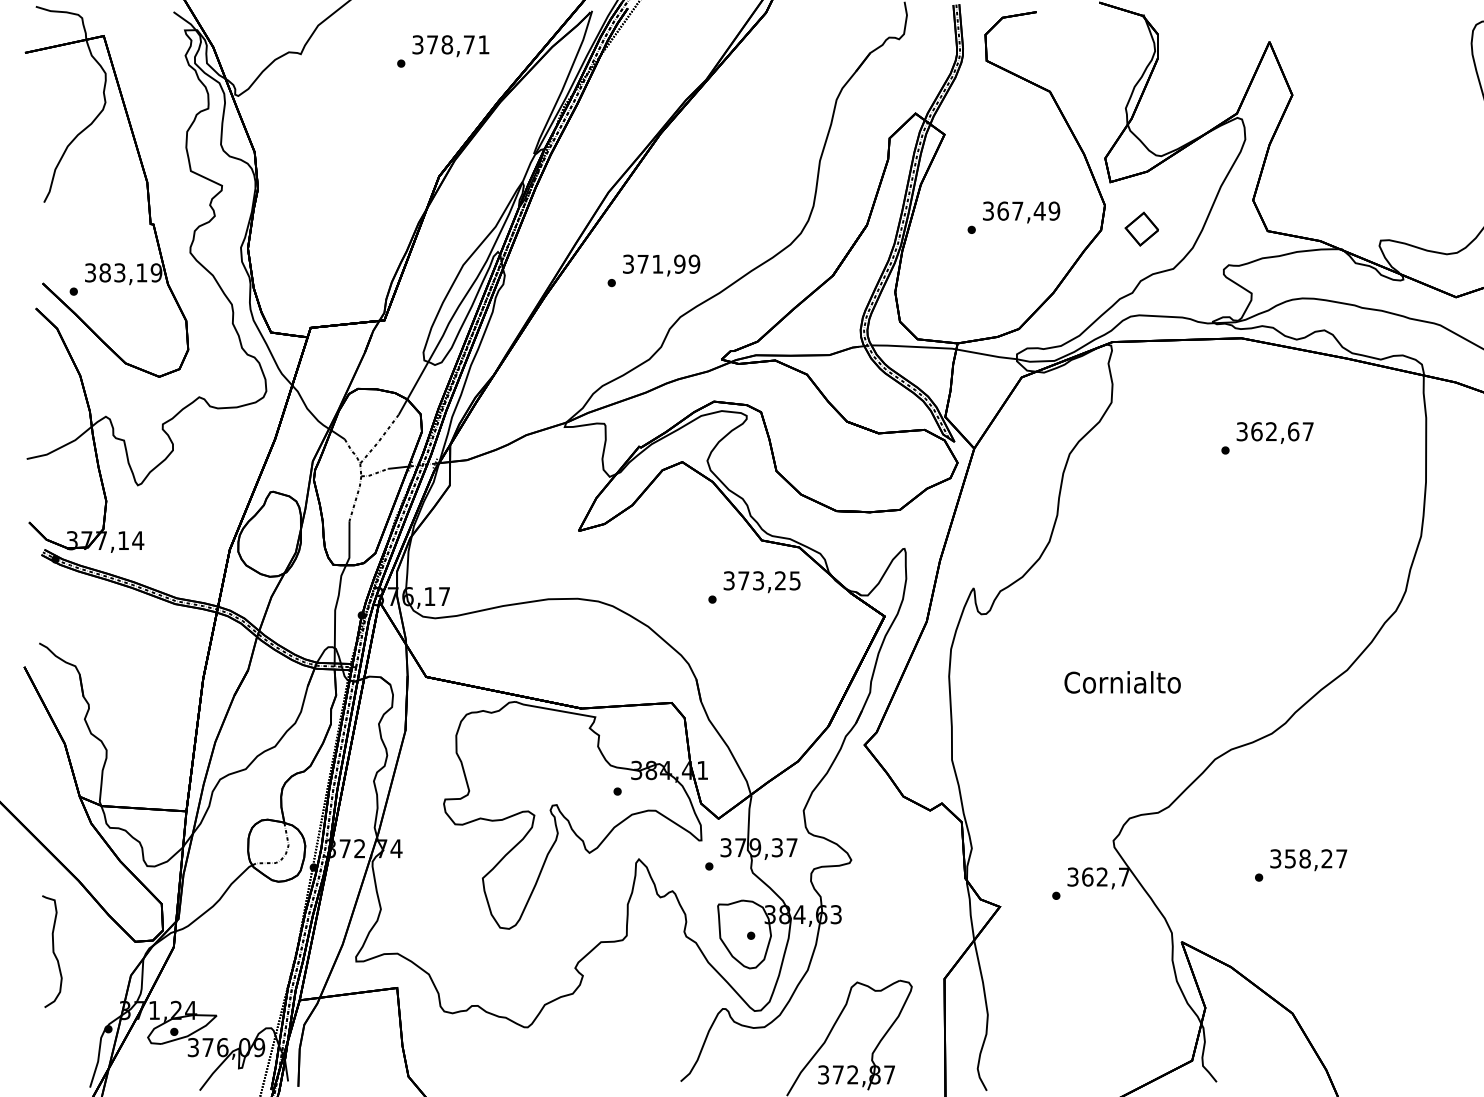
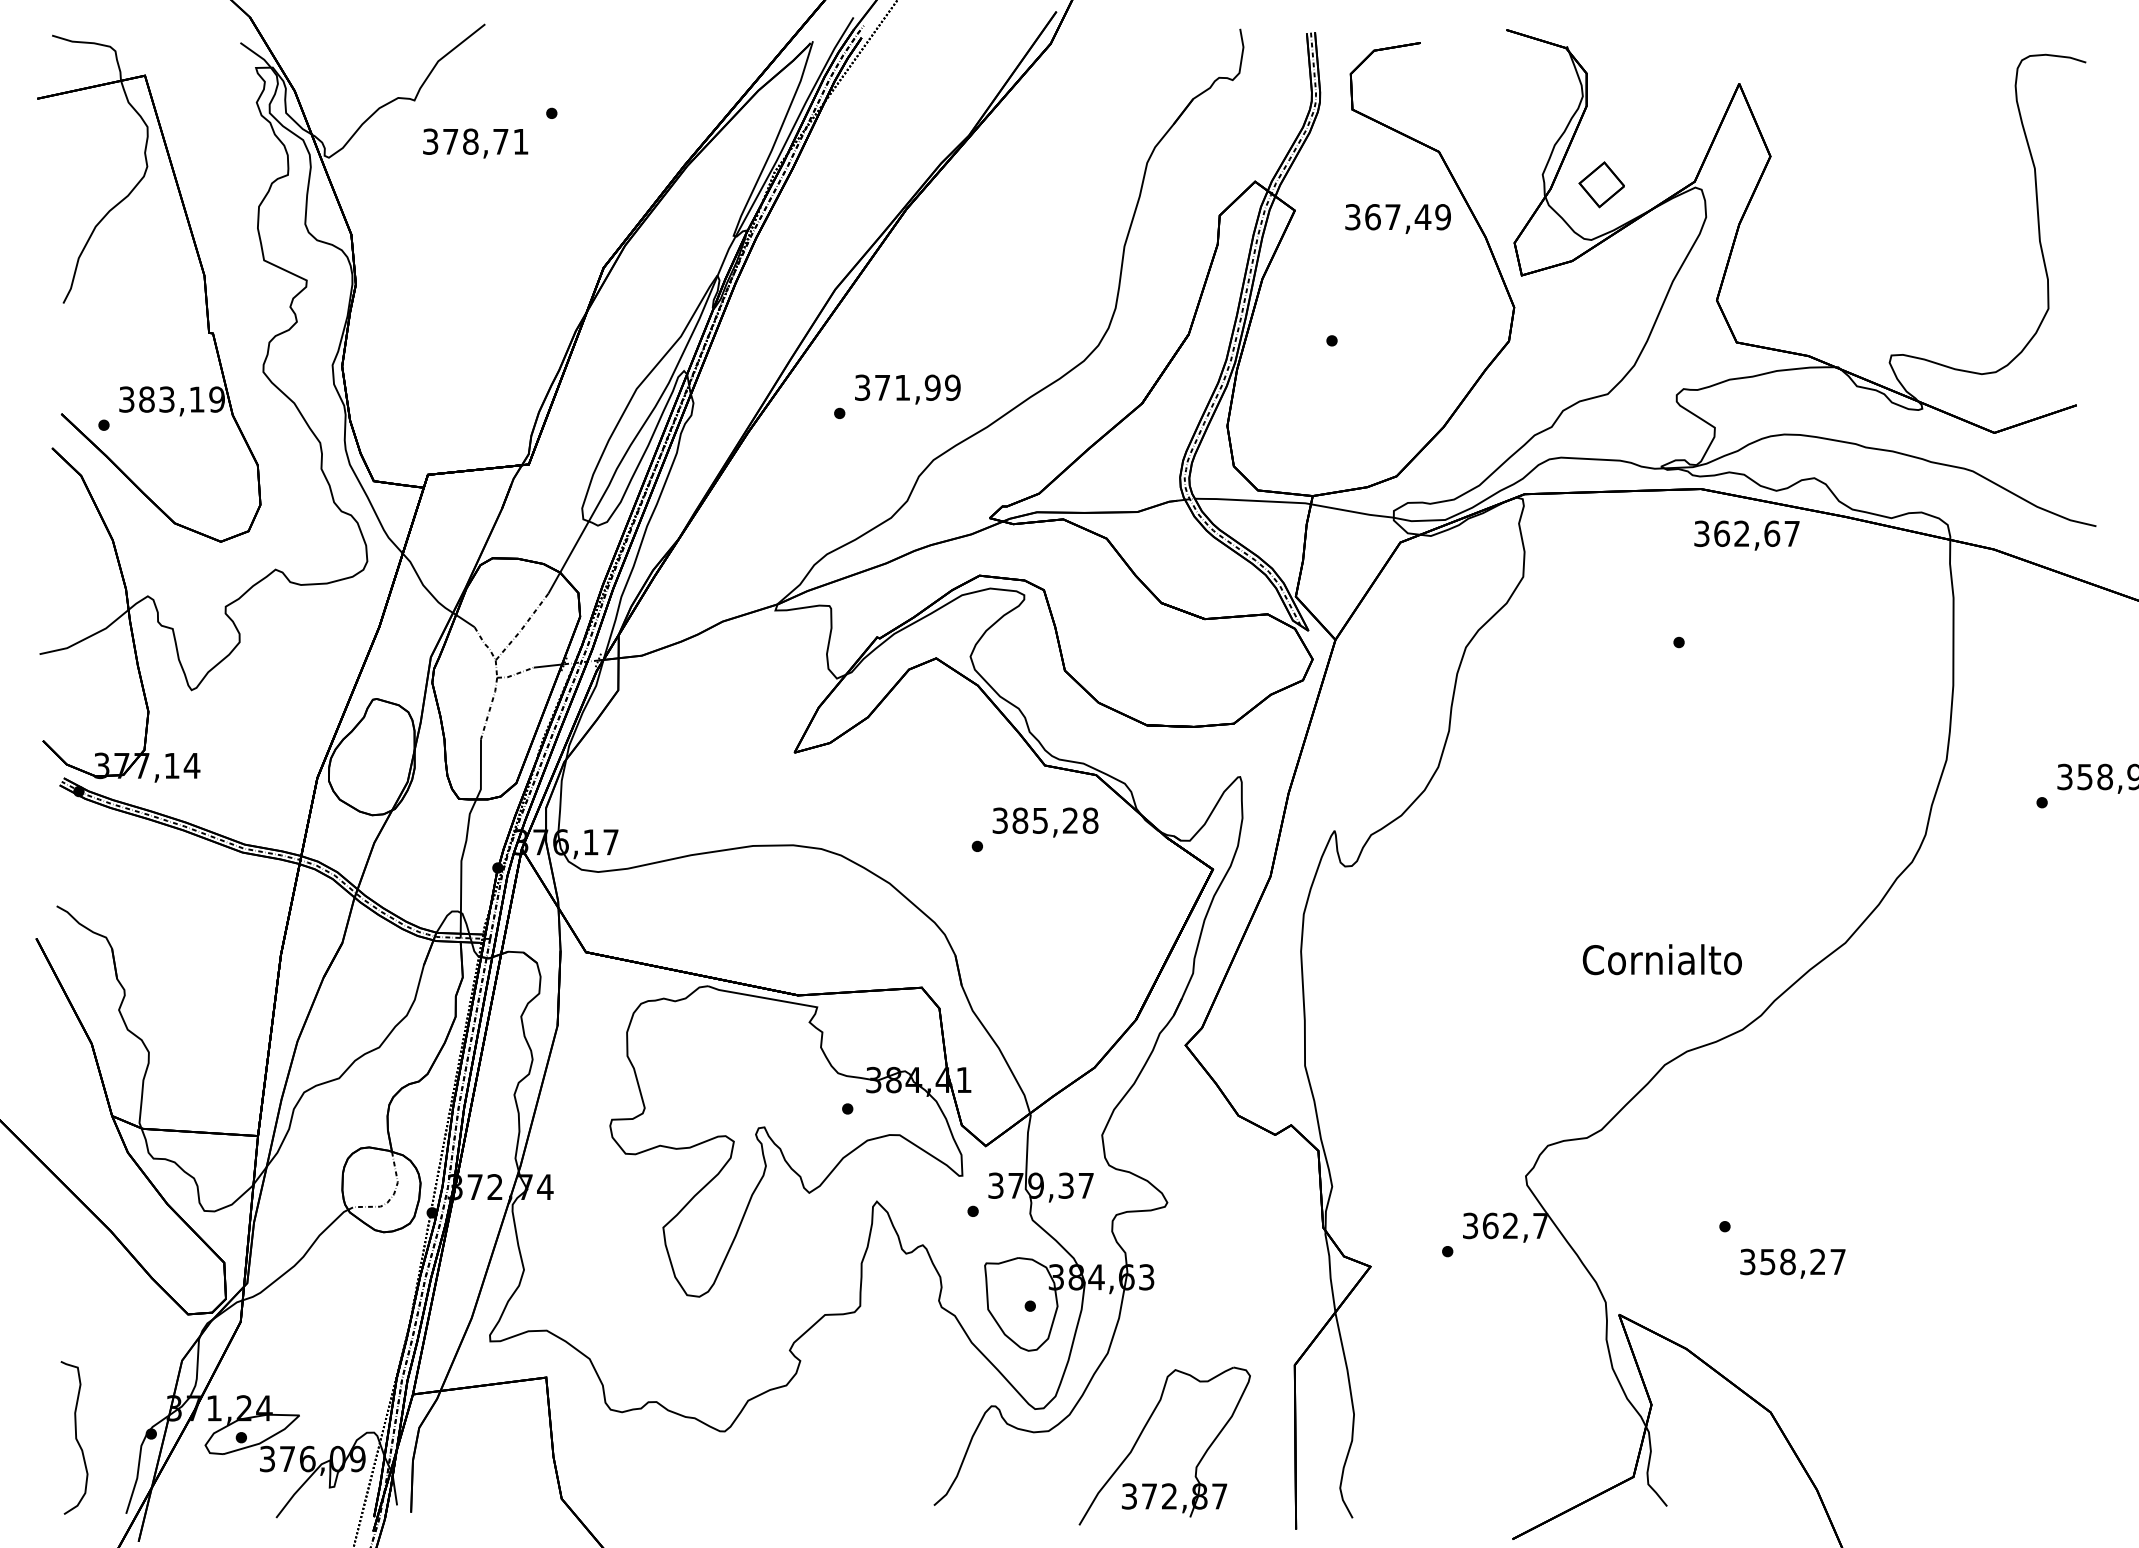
text: (450, 46) -> (475, 143), moved
text: (1021, 212) -> (1397, 218), moved
part: (1141, 228) -> (1601, 184), moved
text: (1274, 432) -> (1746, 535), moved
text: (769, 580) -> (1055, 820), 373,25 -> 385,28
text: (1121, 682) -> (1661, 959), moved
text: (1308, 859) -> (1792, 1263), moved
curve: (52, 951) -> (75, 1437), moved

